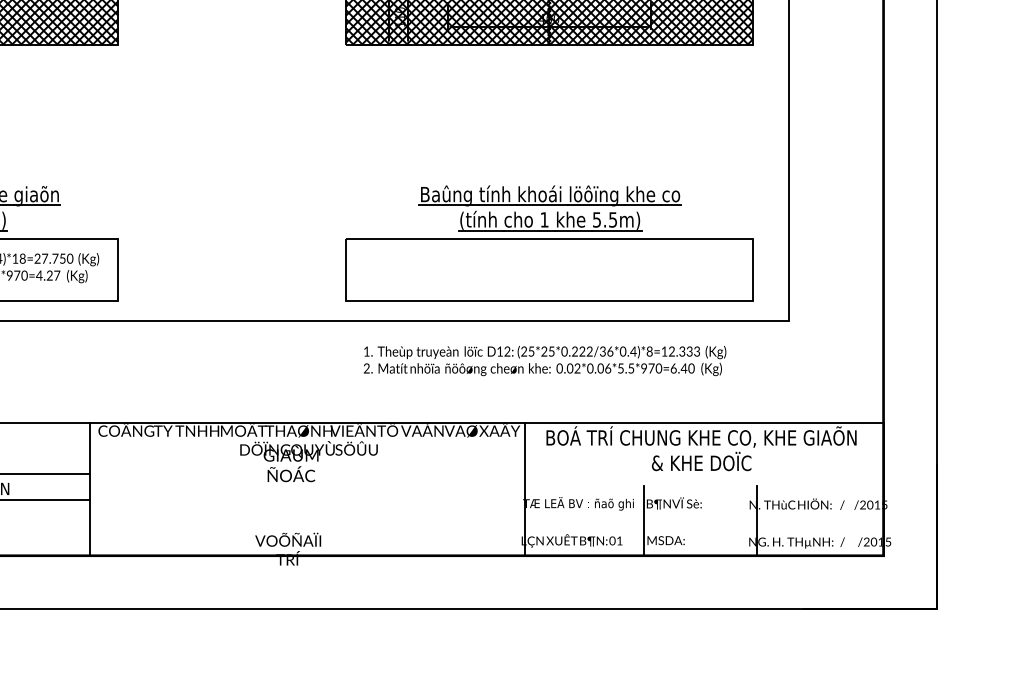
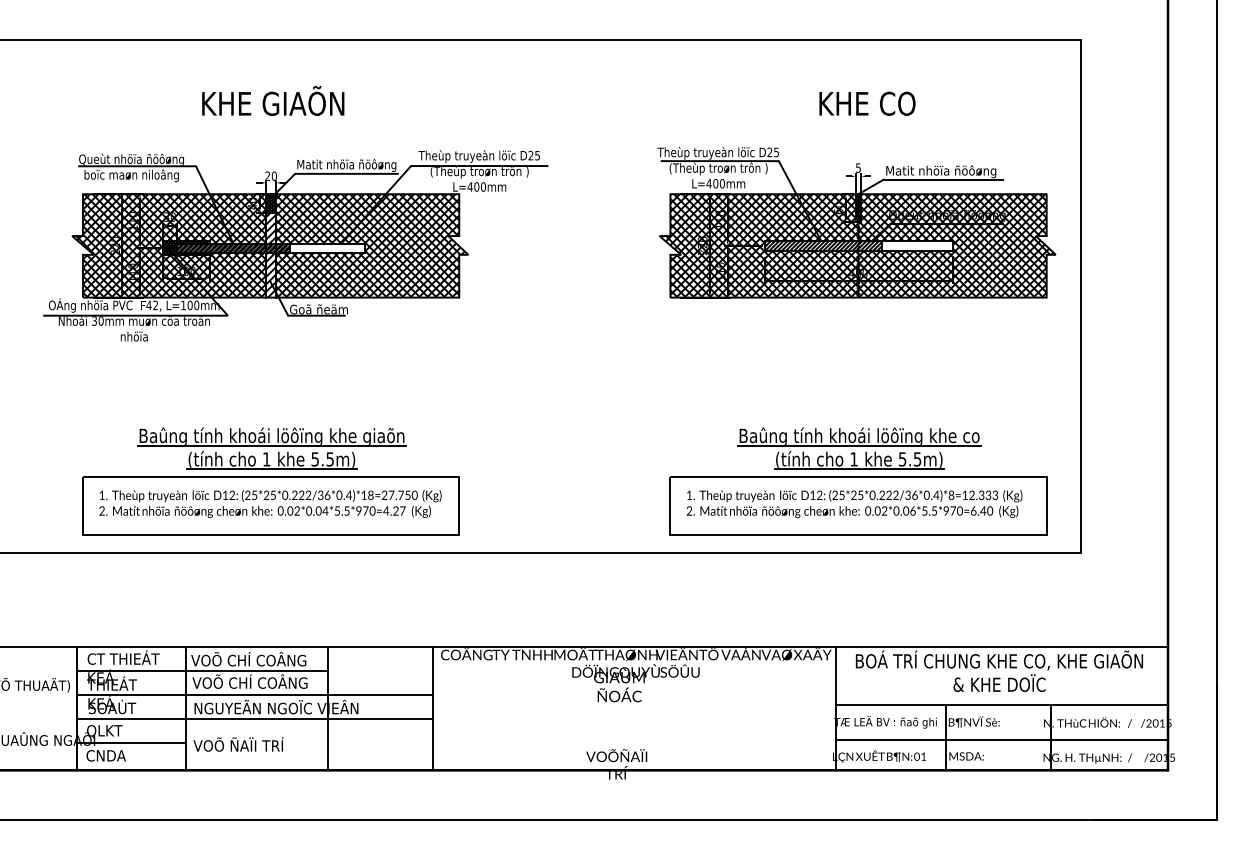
text: (544, 360) -> (854, 503), moved
line: (703, 485) -> (1001, 705), added
line: (703, 523) -> (1001, 740), added

